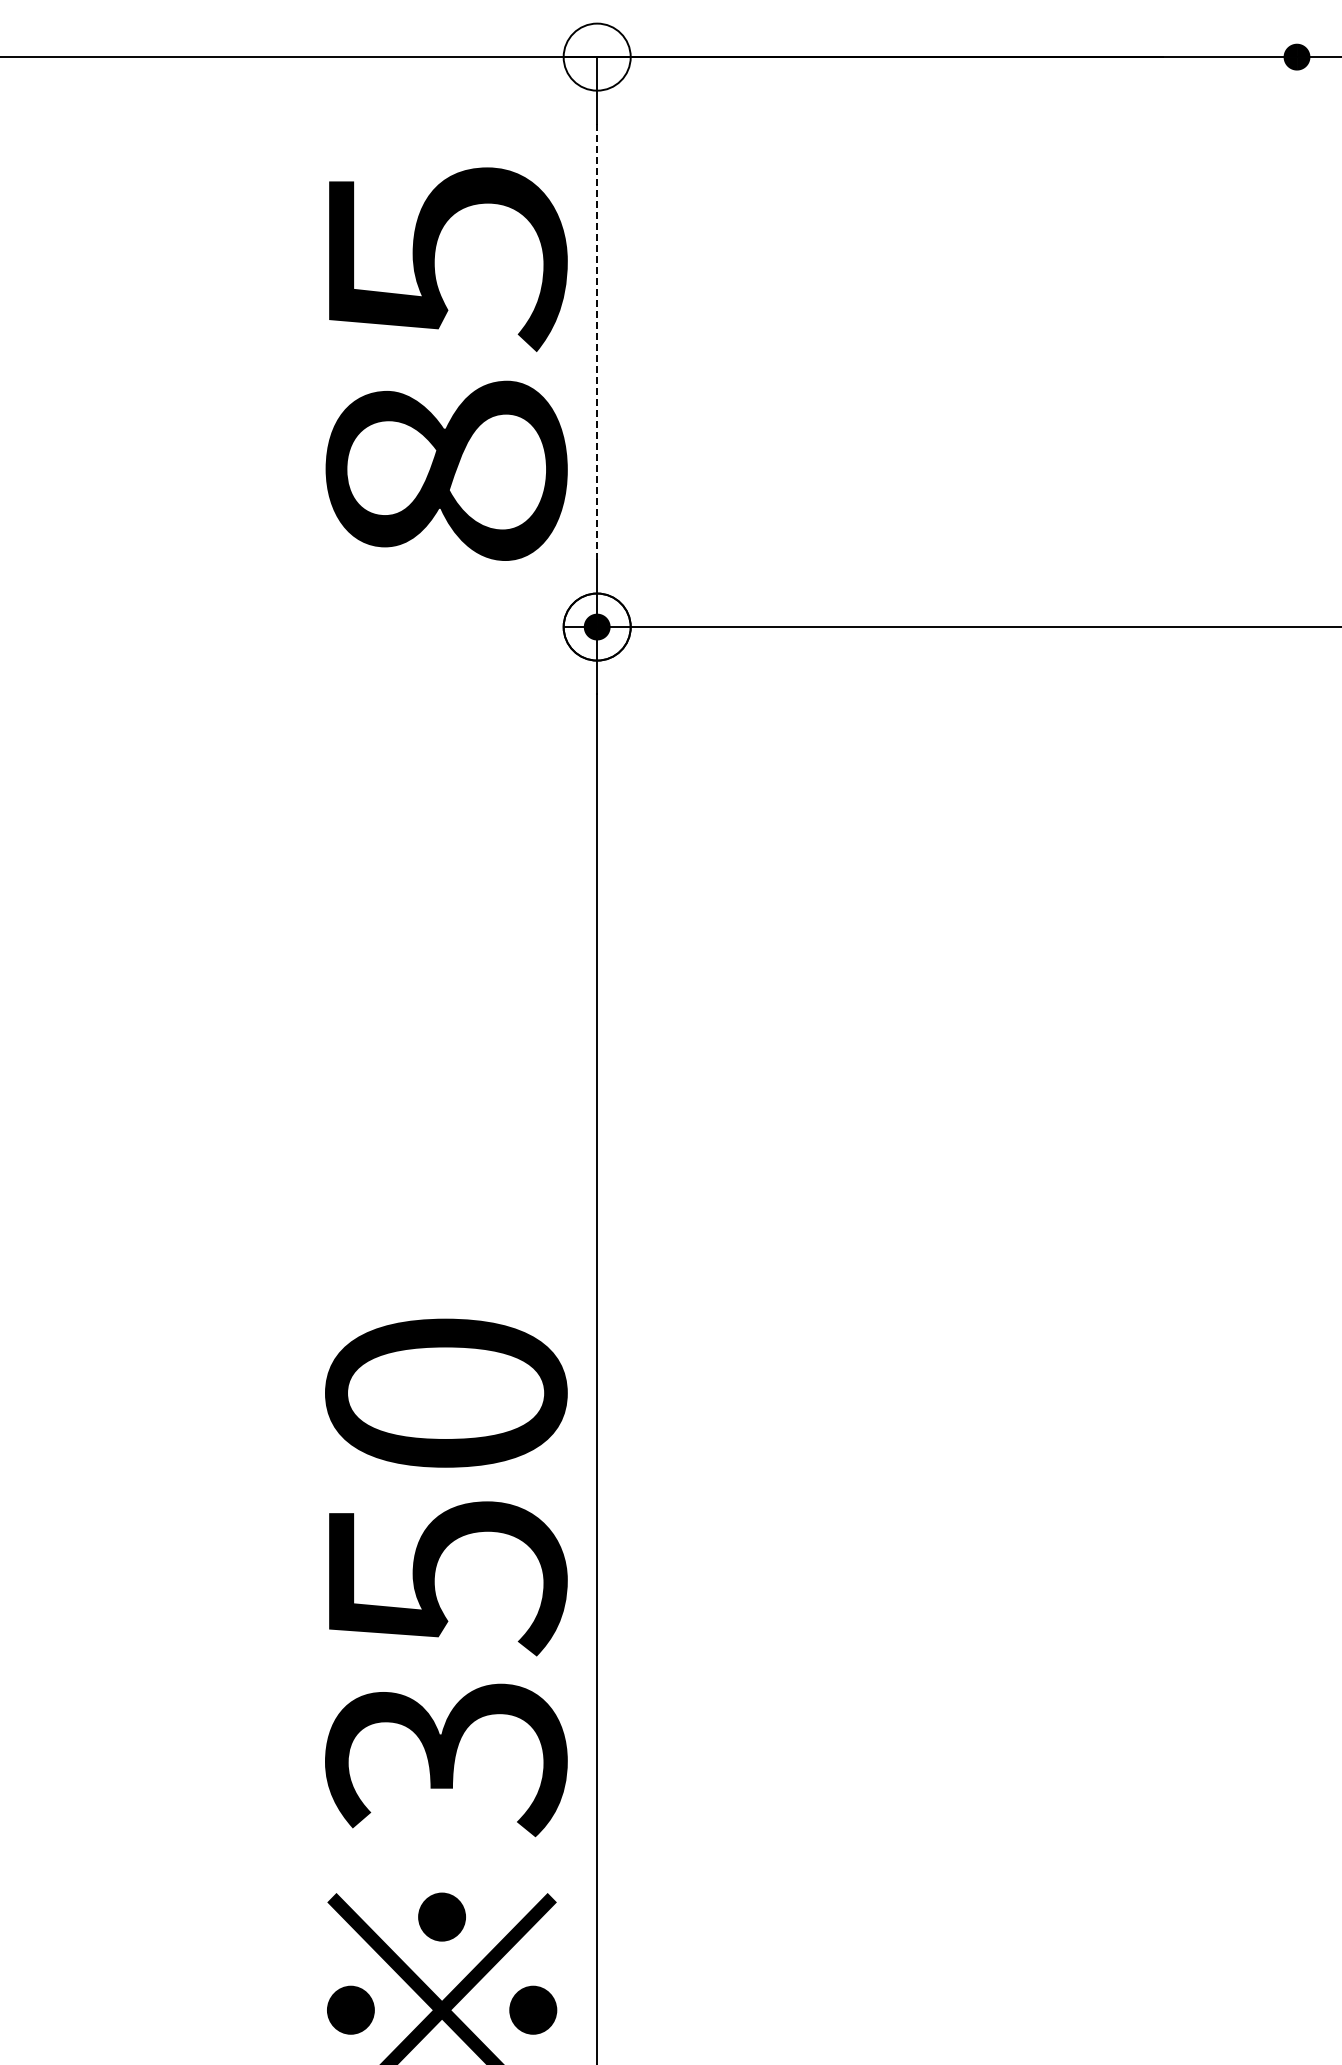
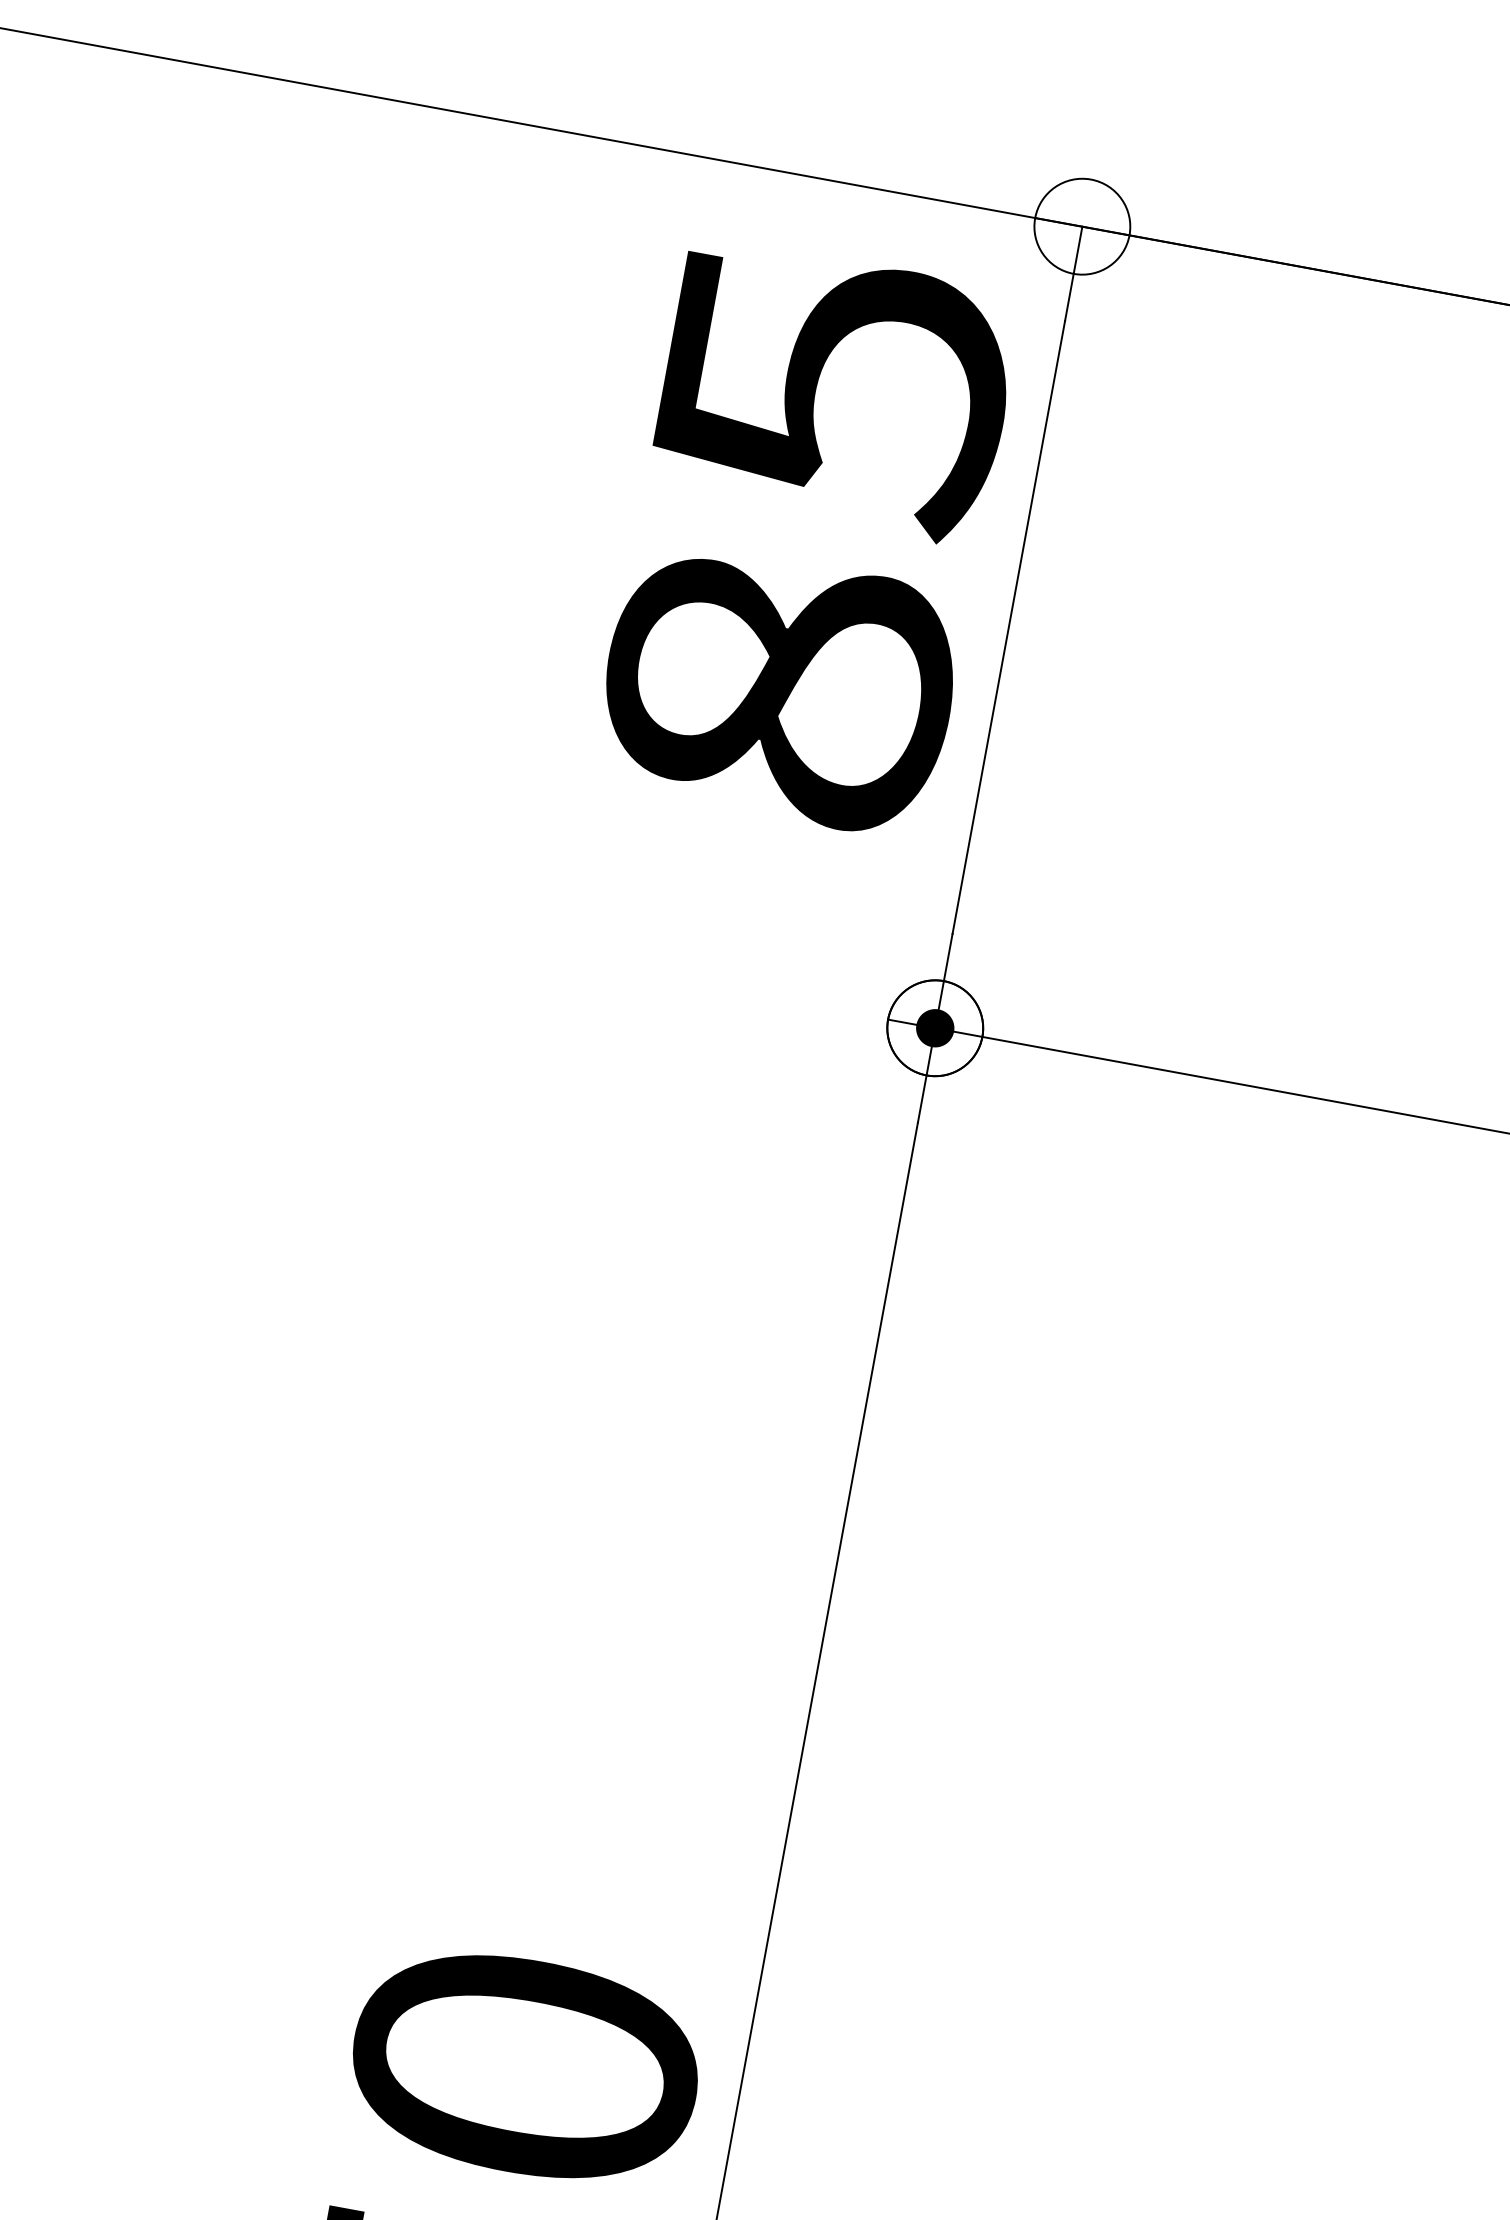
line: (597, 342) -> (1009, 628), dashed -> solid
text: (446, 363) -> (806, 537), moved

